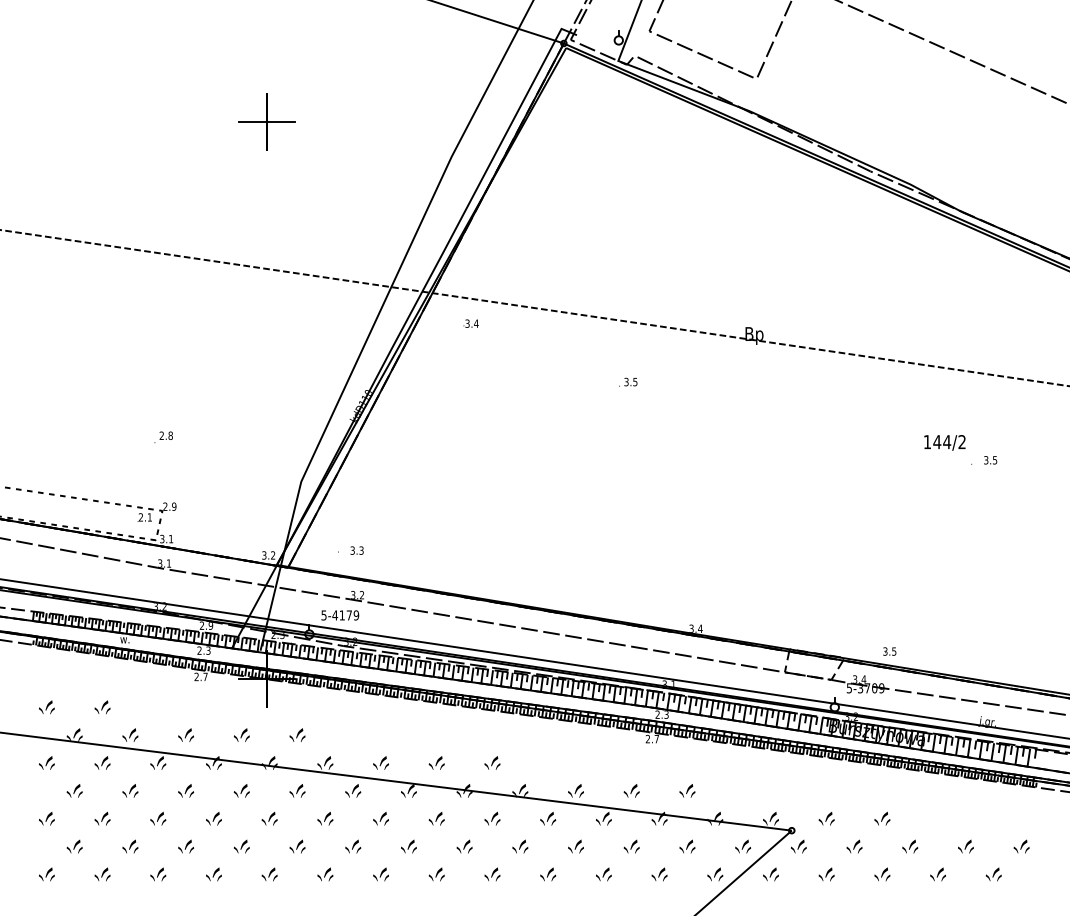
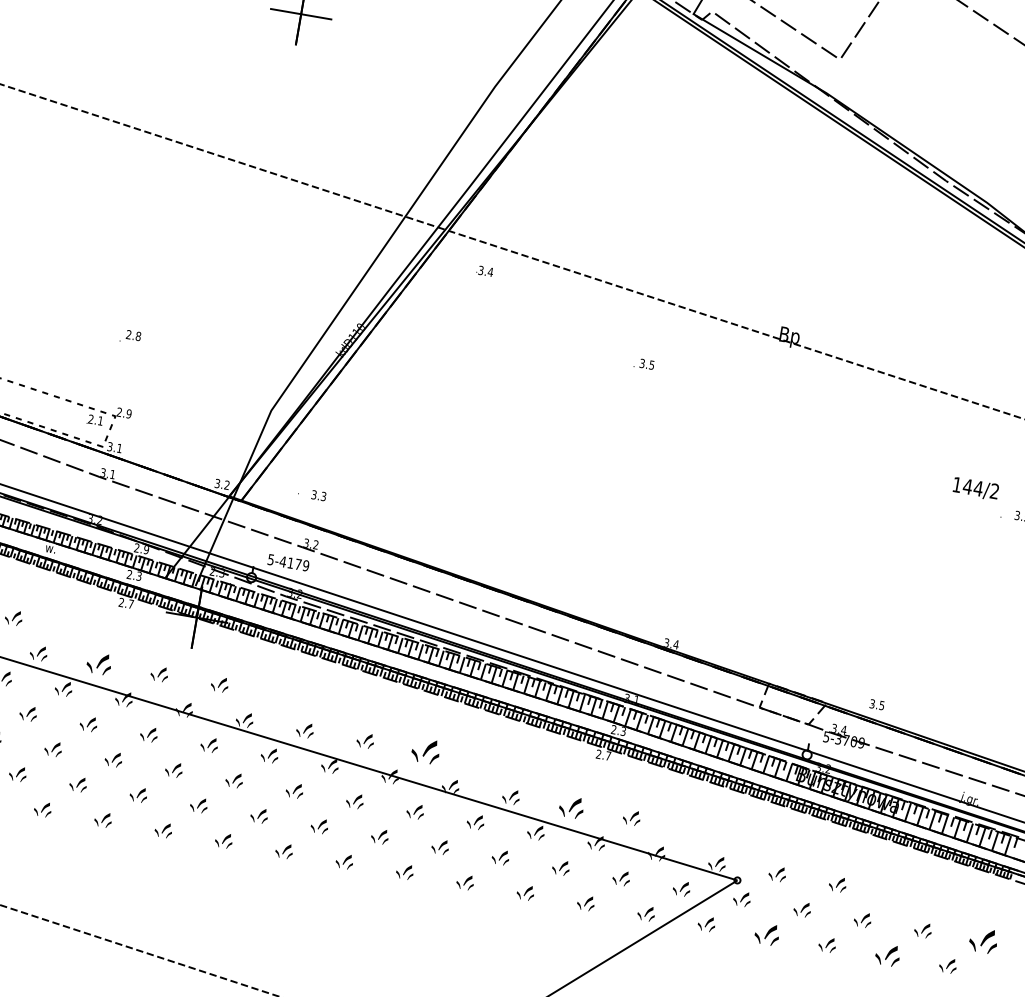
part: (185, 734) -> (98, 662), size x1.4
part: (492, 762) -> (425, 750), size x1.6
part: (631, 790) -> (571, 806), size x1.4
part: (1021, 846) -> (983, 940), size x1.6
part: (826, 874) -> (766, 934), size x1.4
part: (937, 874) -> (887, 955), size x1.4

